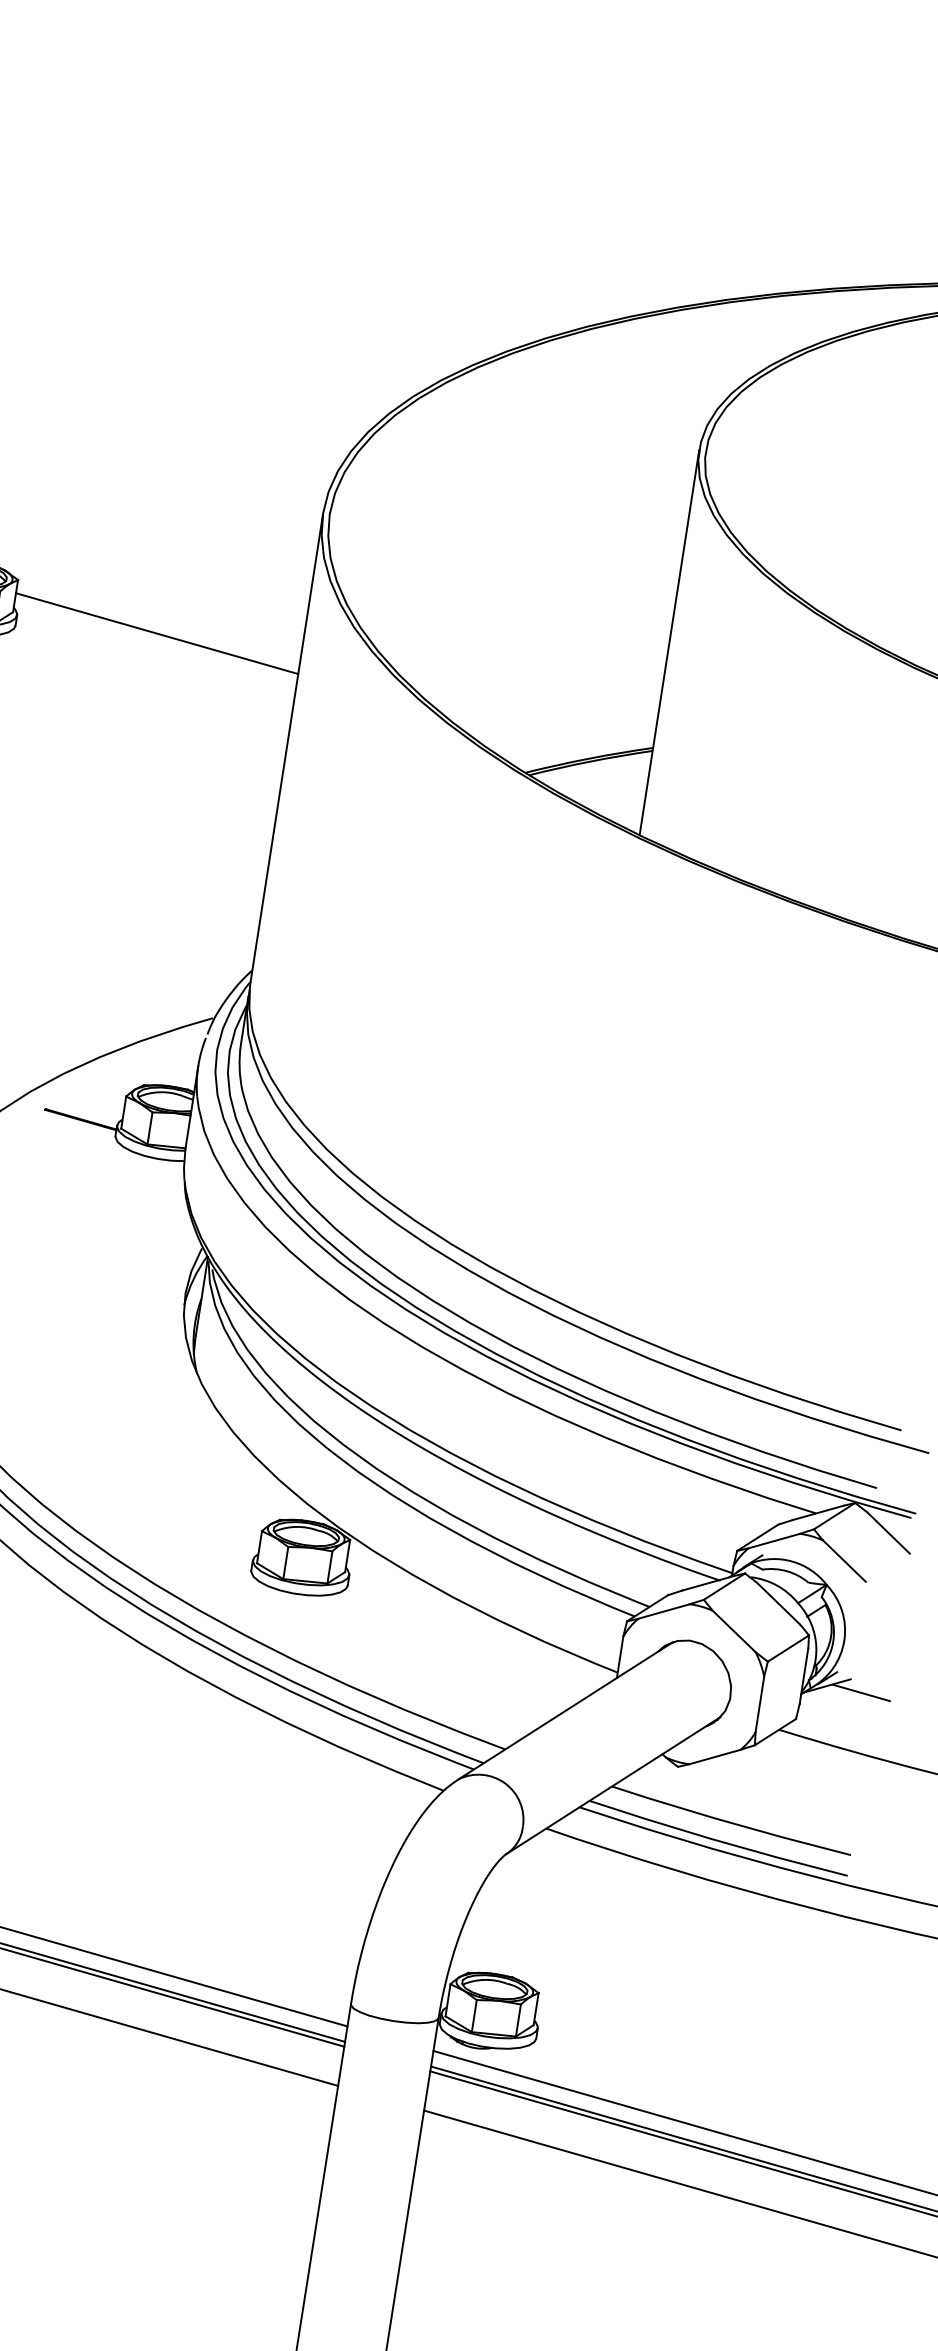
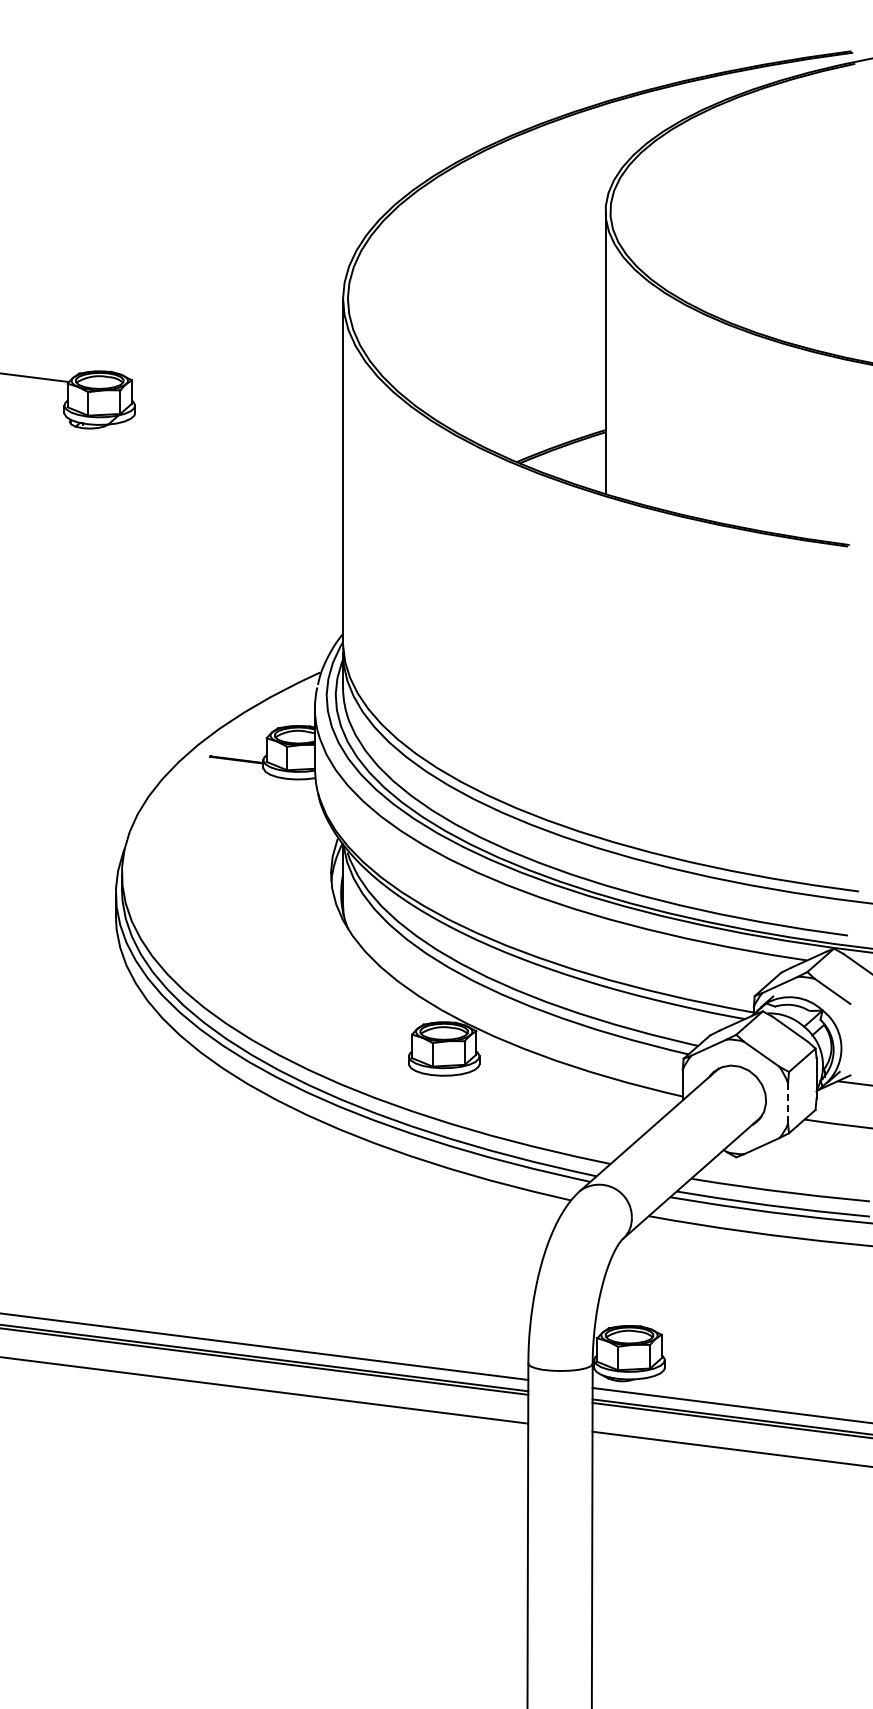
line: (157, 632) -> (237, 402), removed
line: (760, 1705) -> (788, 1104), solid -> dashed

